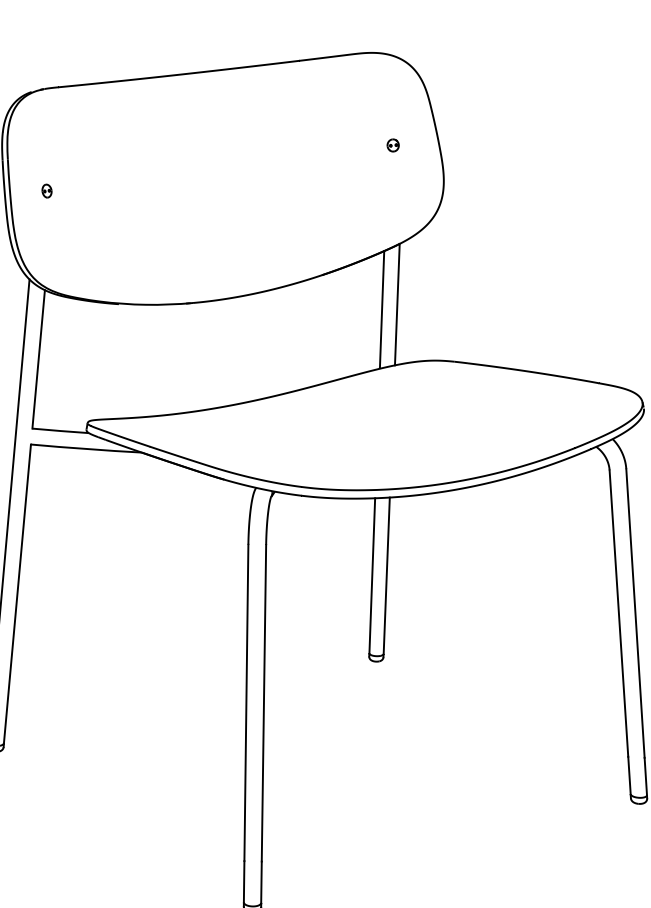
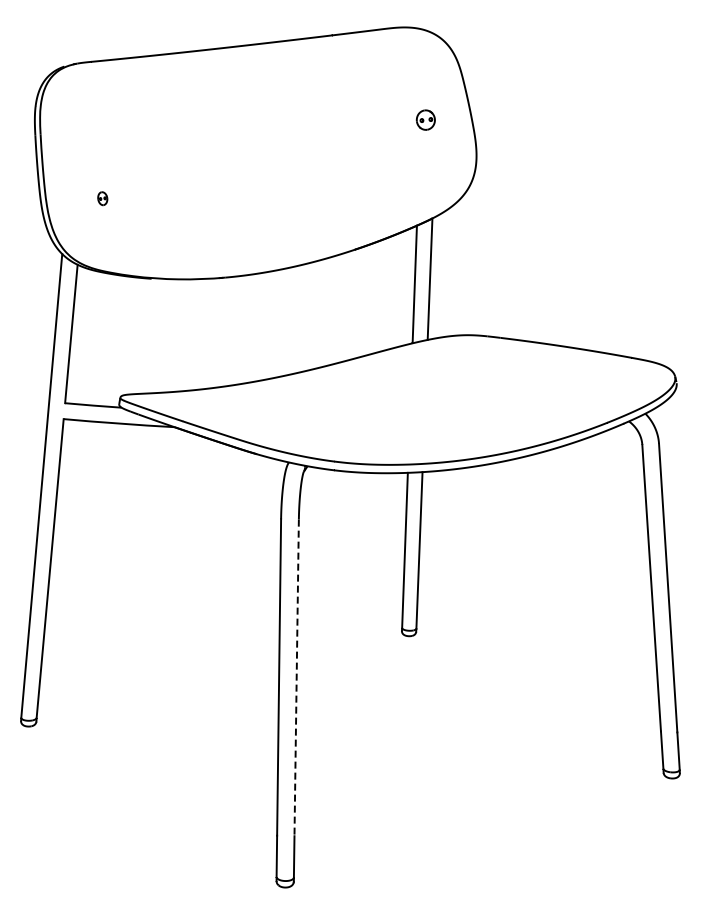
part: (392, 144) -> (425, 119), size x1.6
part: (46, 190) -> (102, 198), moved
line: (263, 703) -> (296, 678), solid -> dashed

